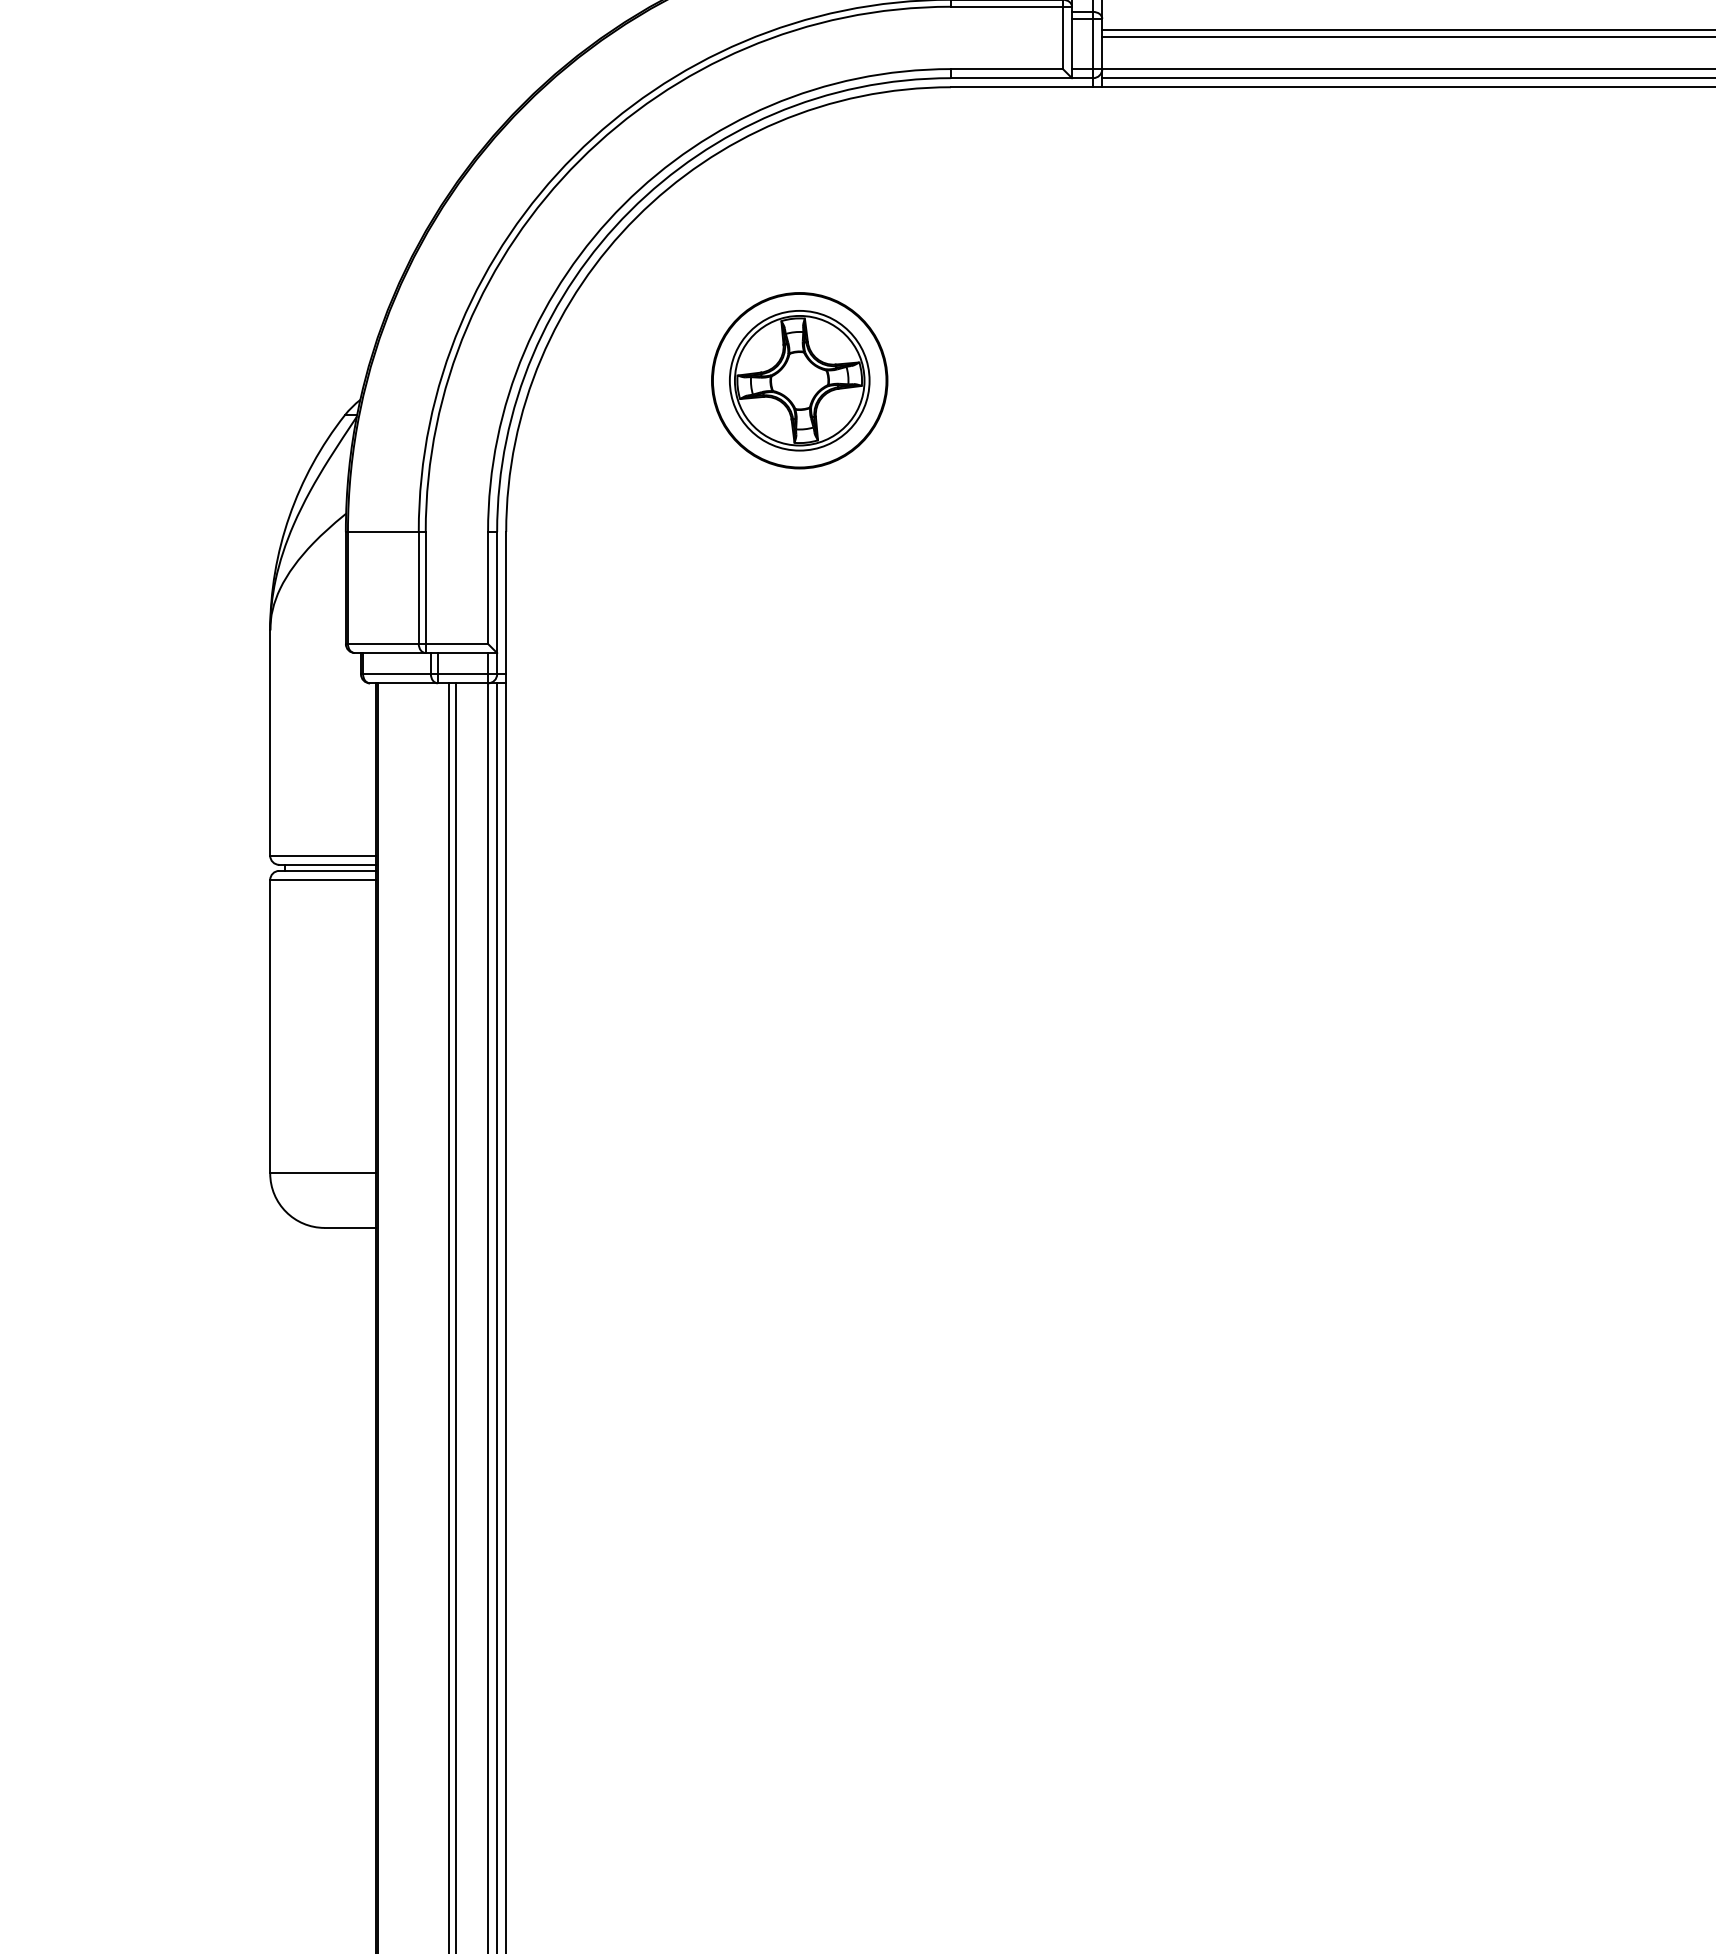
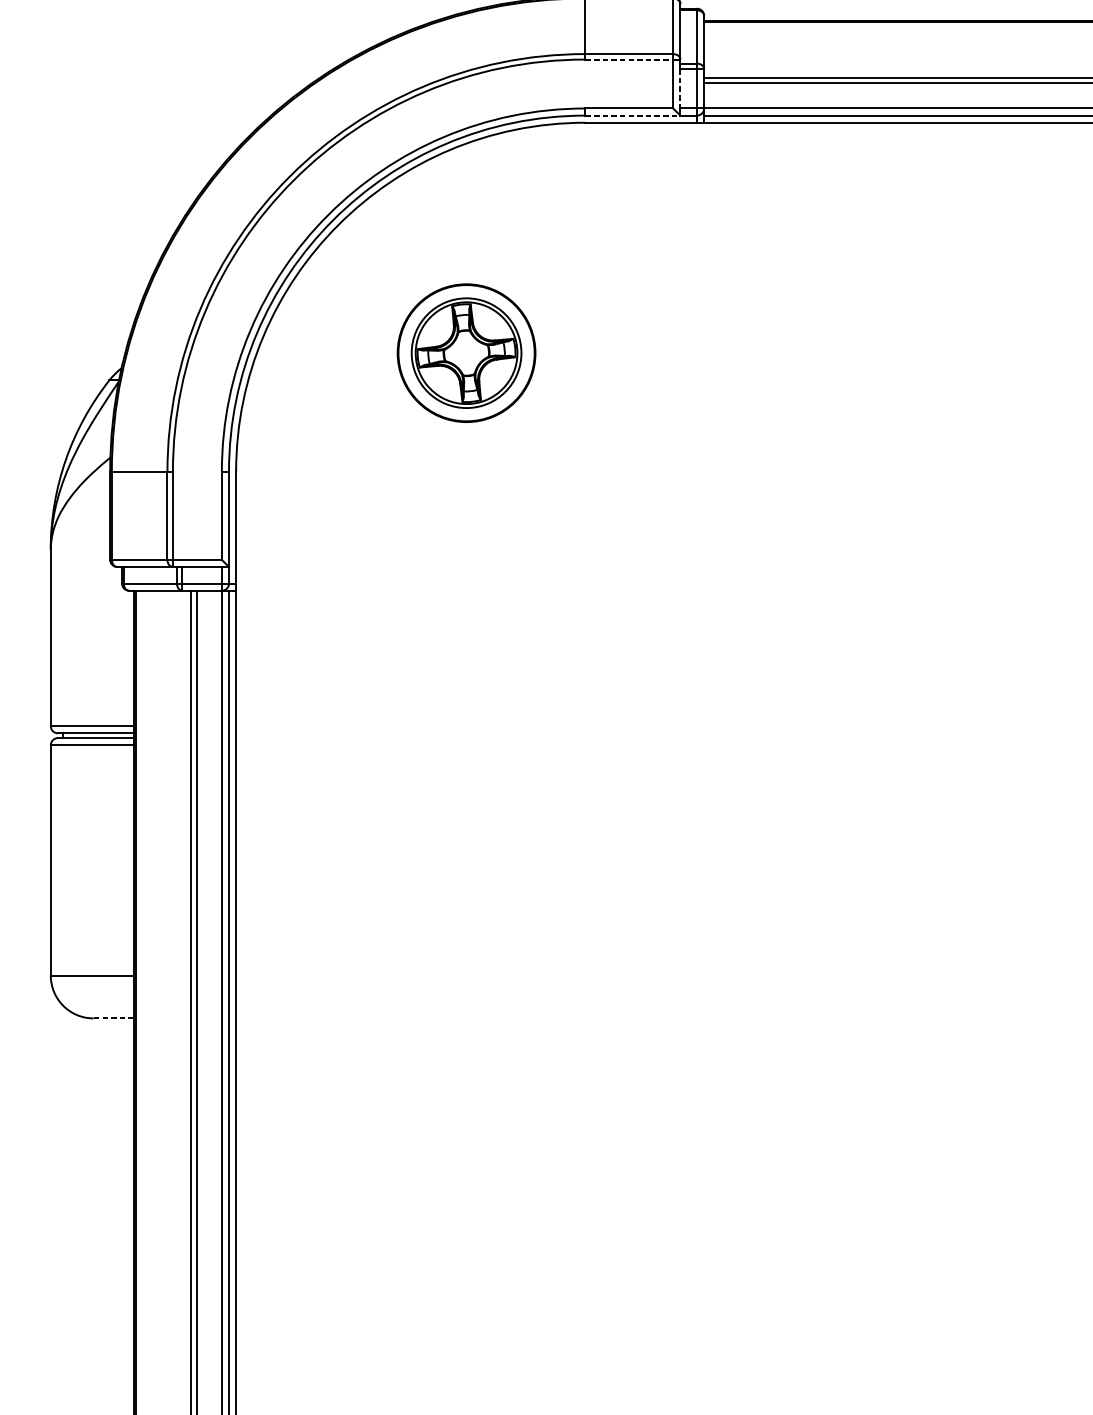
line: (1006, 6) -> (628, 59), solid -> dashed
line: (1072, 44) -> (680, 89), solid -> dashed
line: (1011, 78) -> (632, 115), solid -> dashed
line: (350, 1227) -> (113, 1018), solid -> dashed

